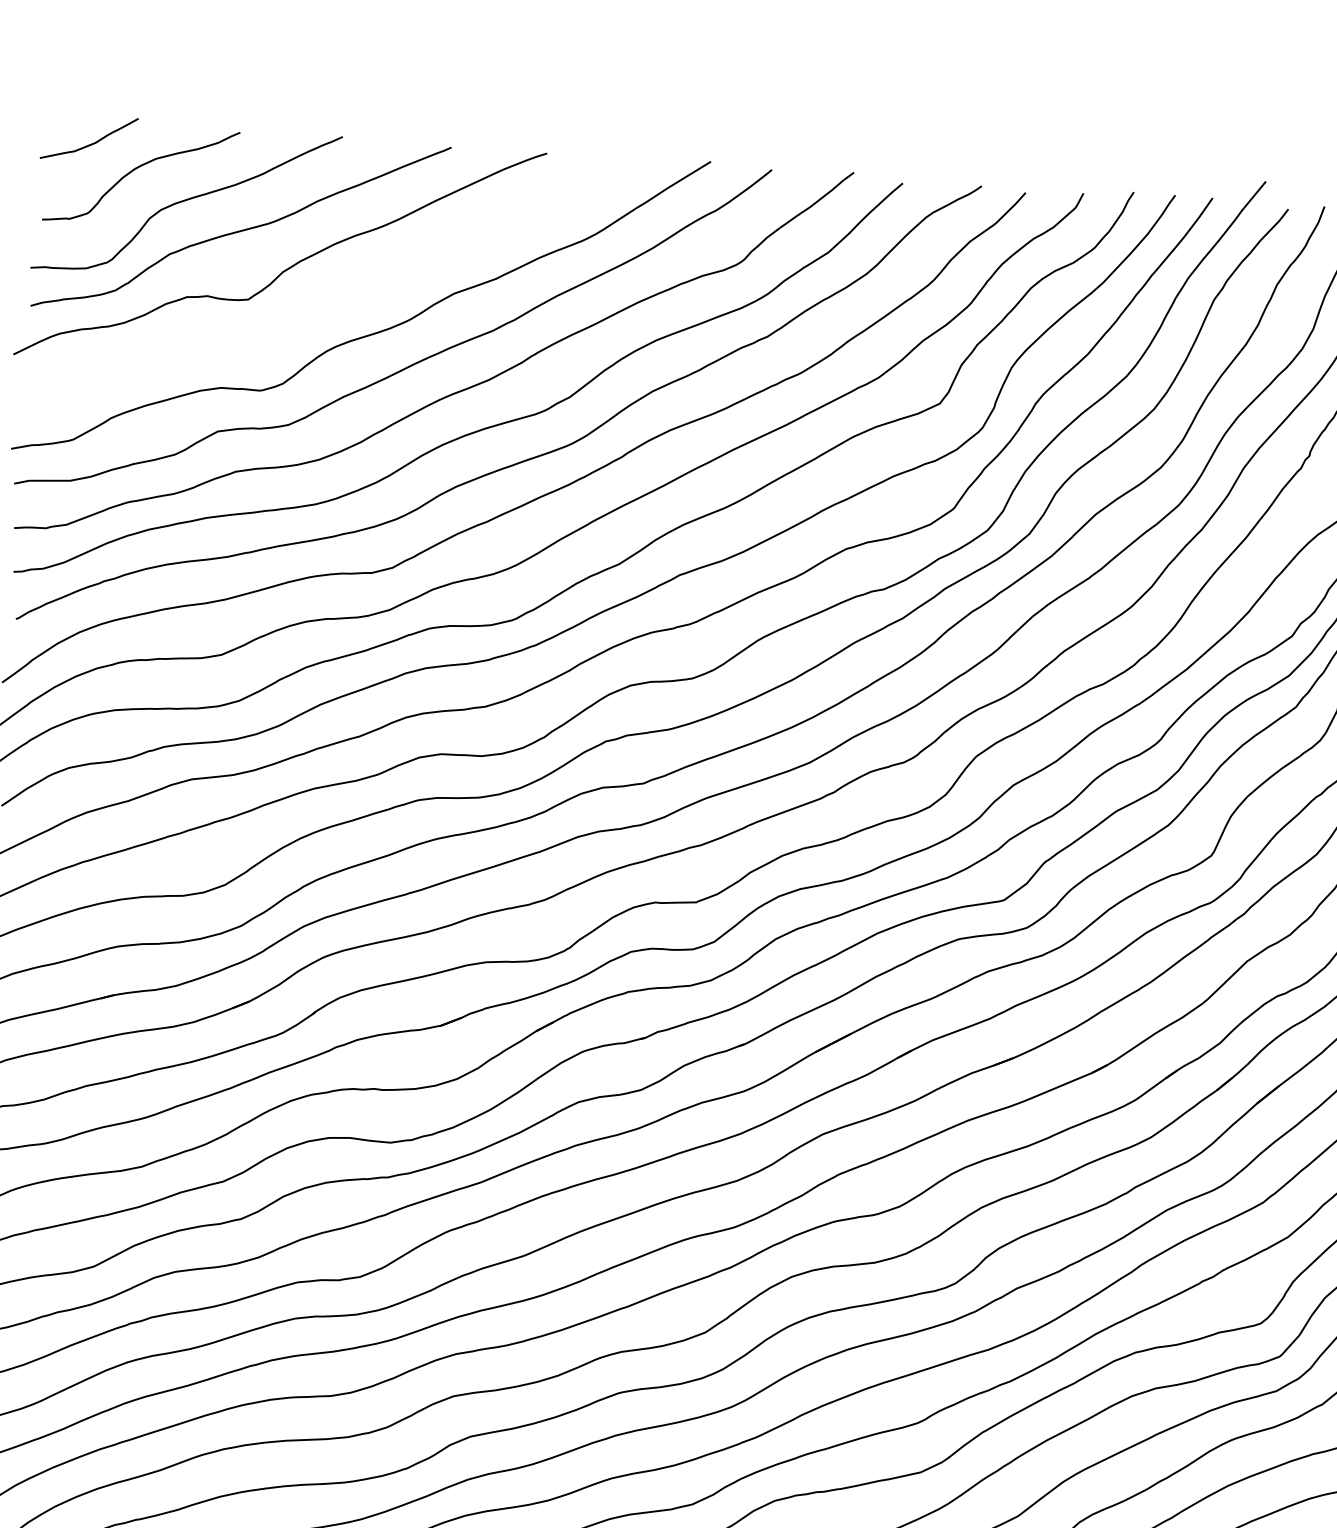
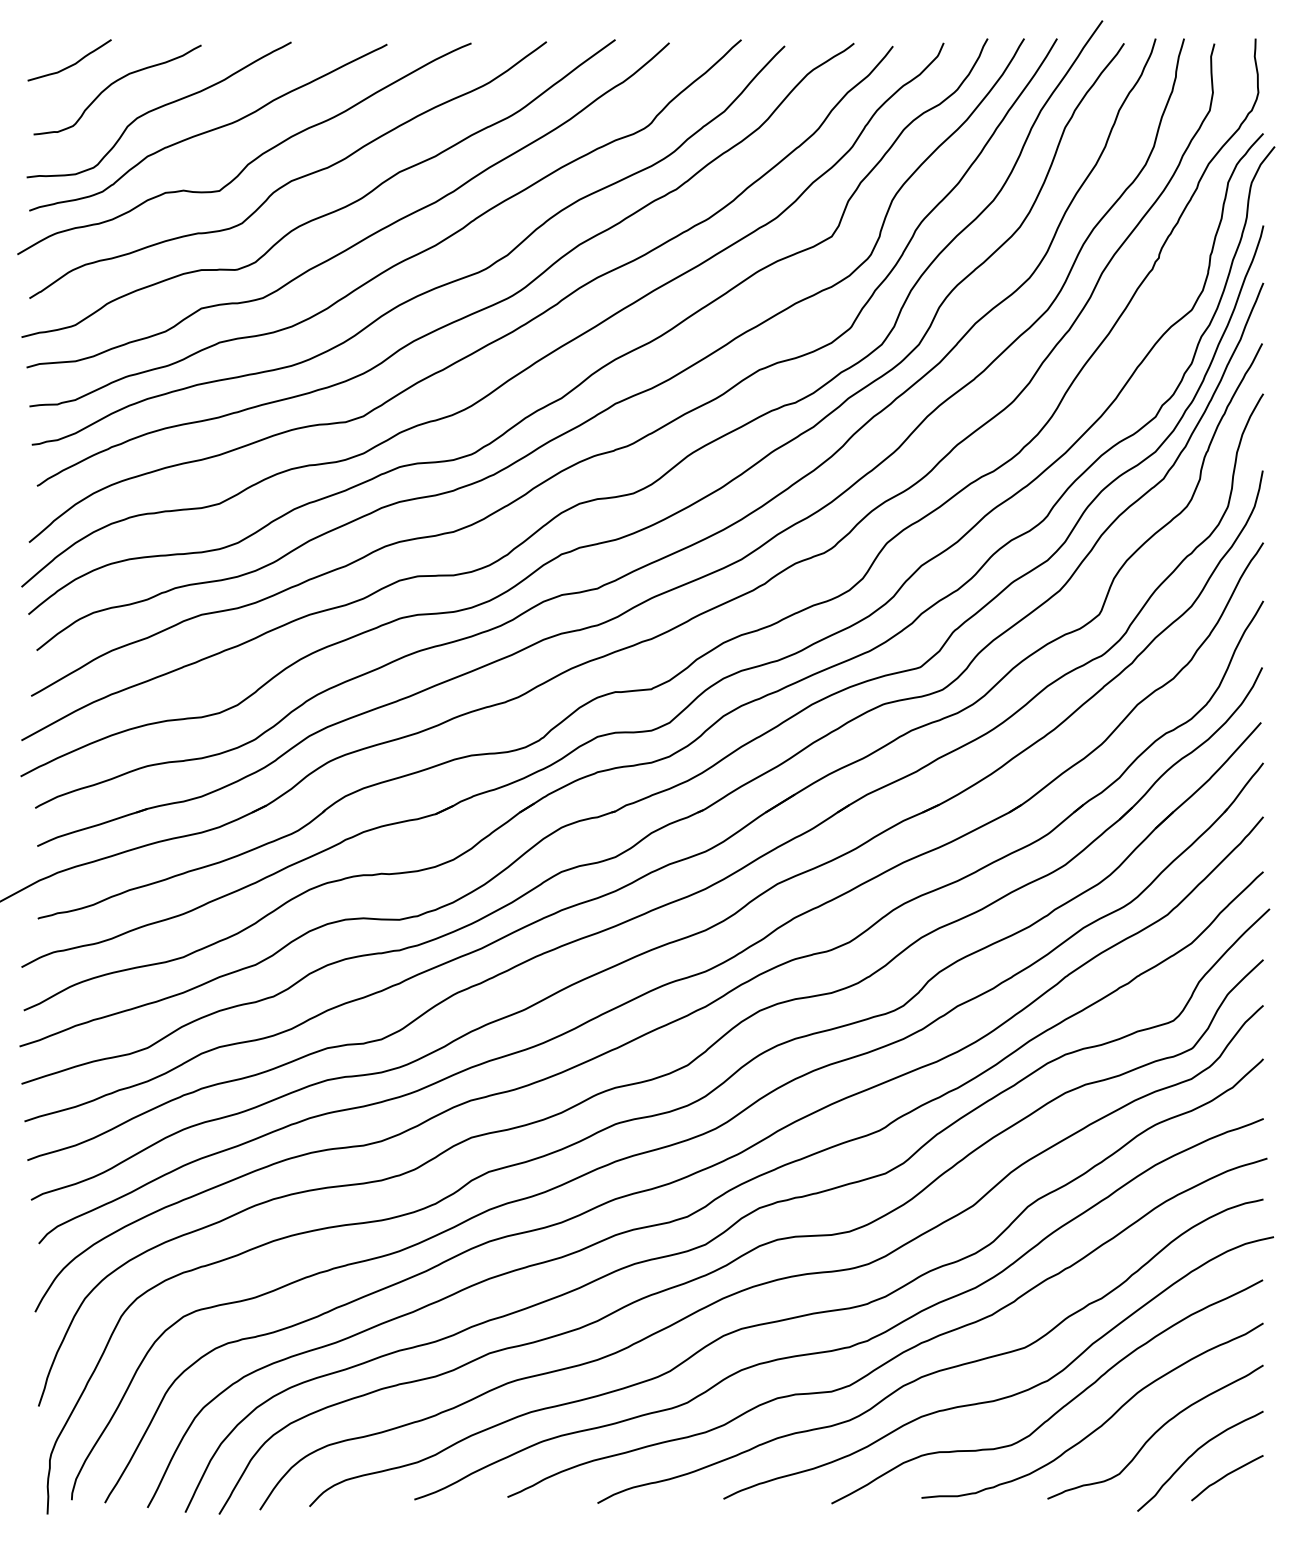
curve: (332, 292) -> (292, 179), added

